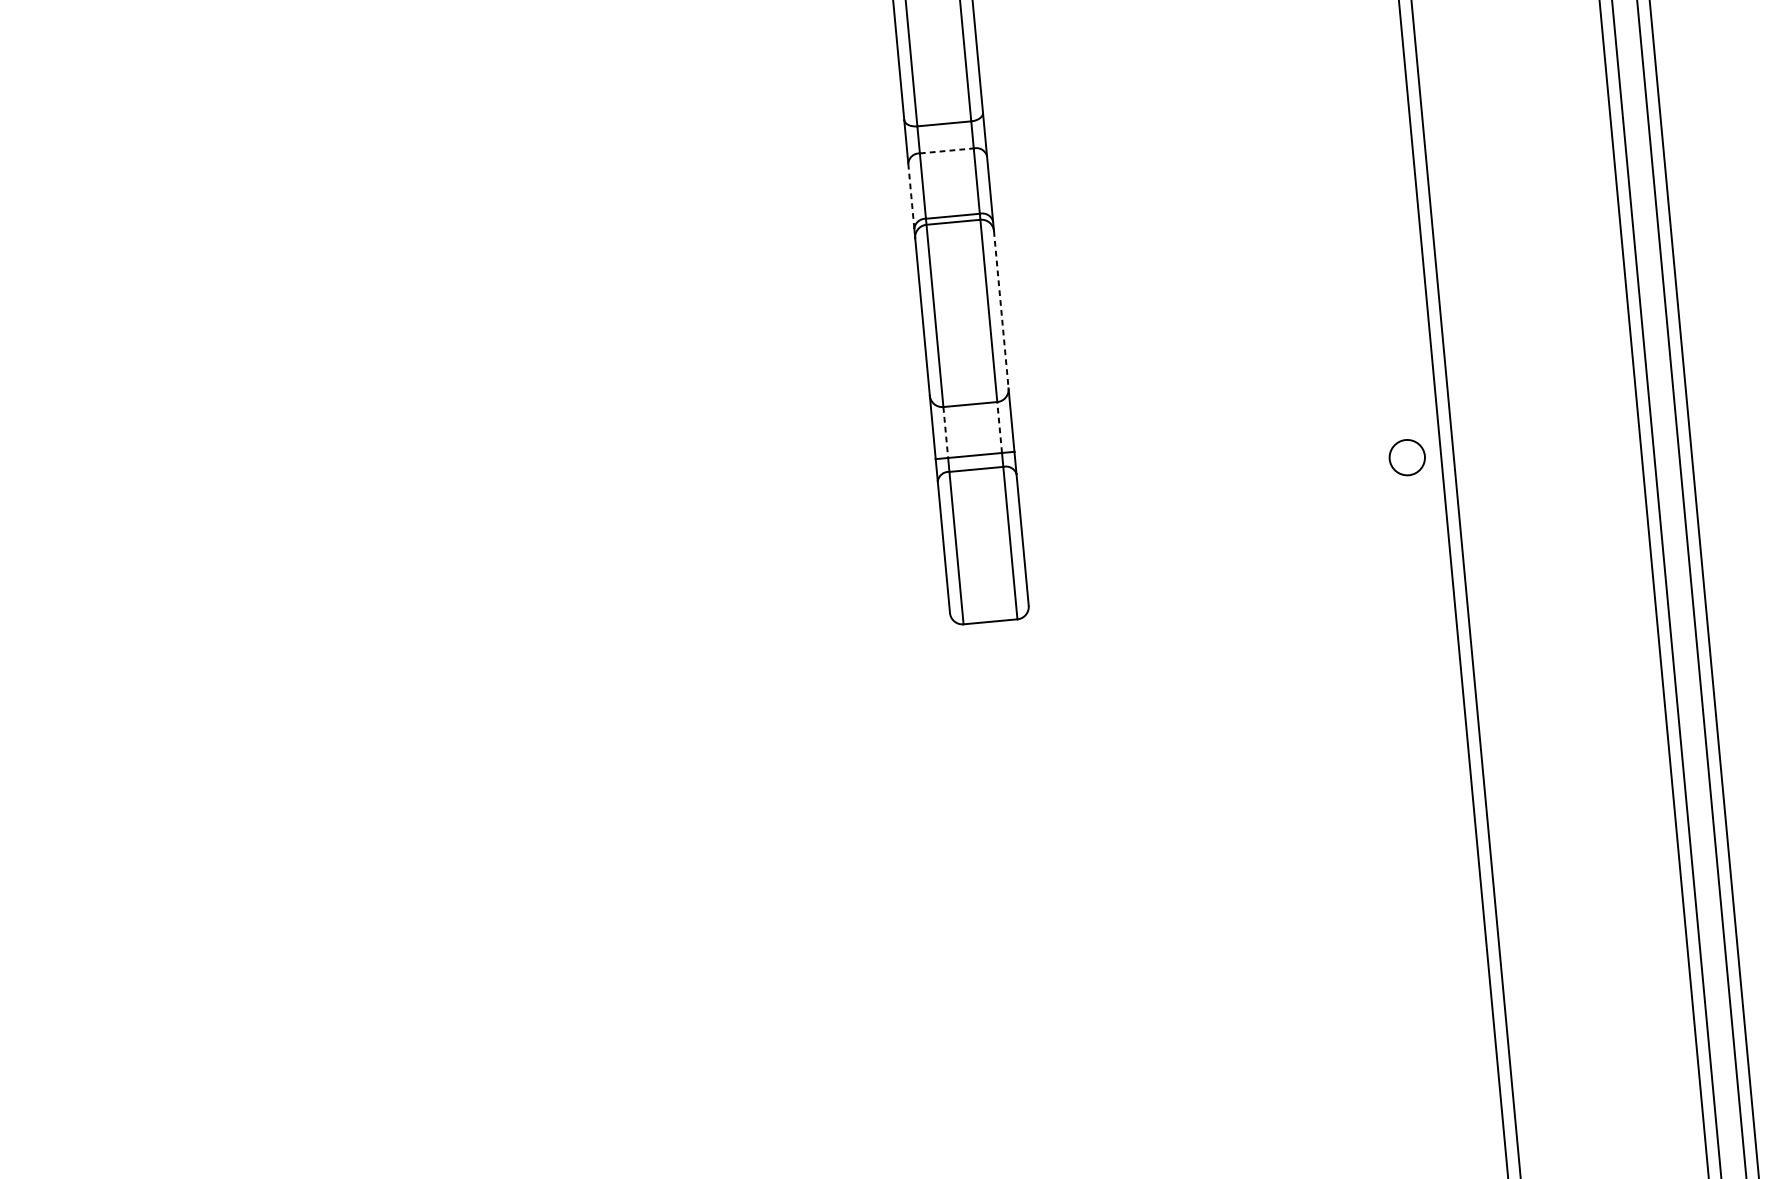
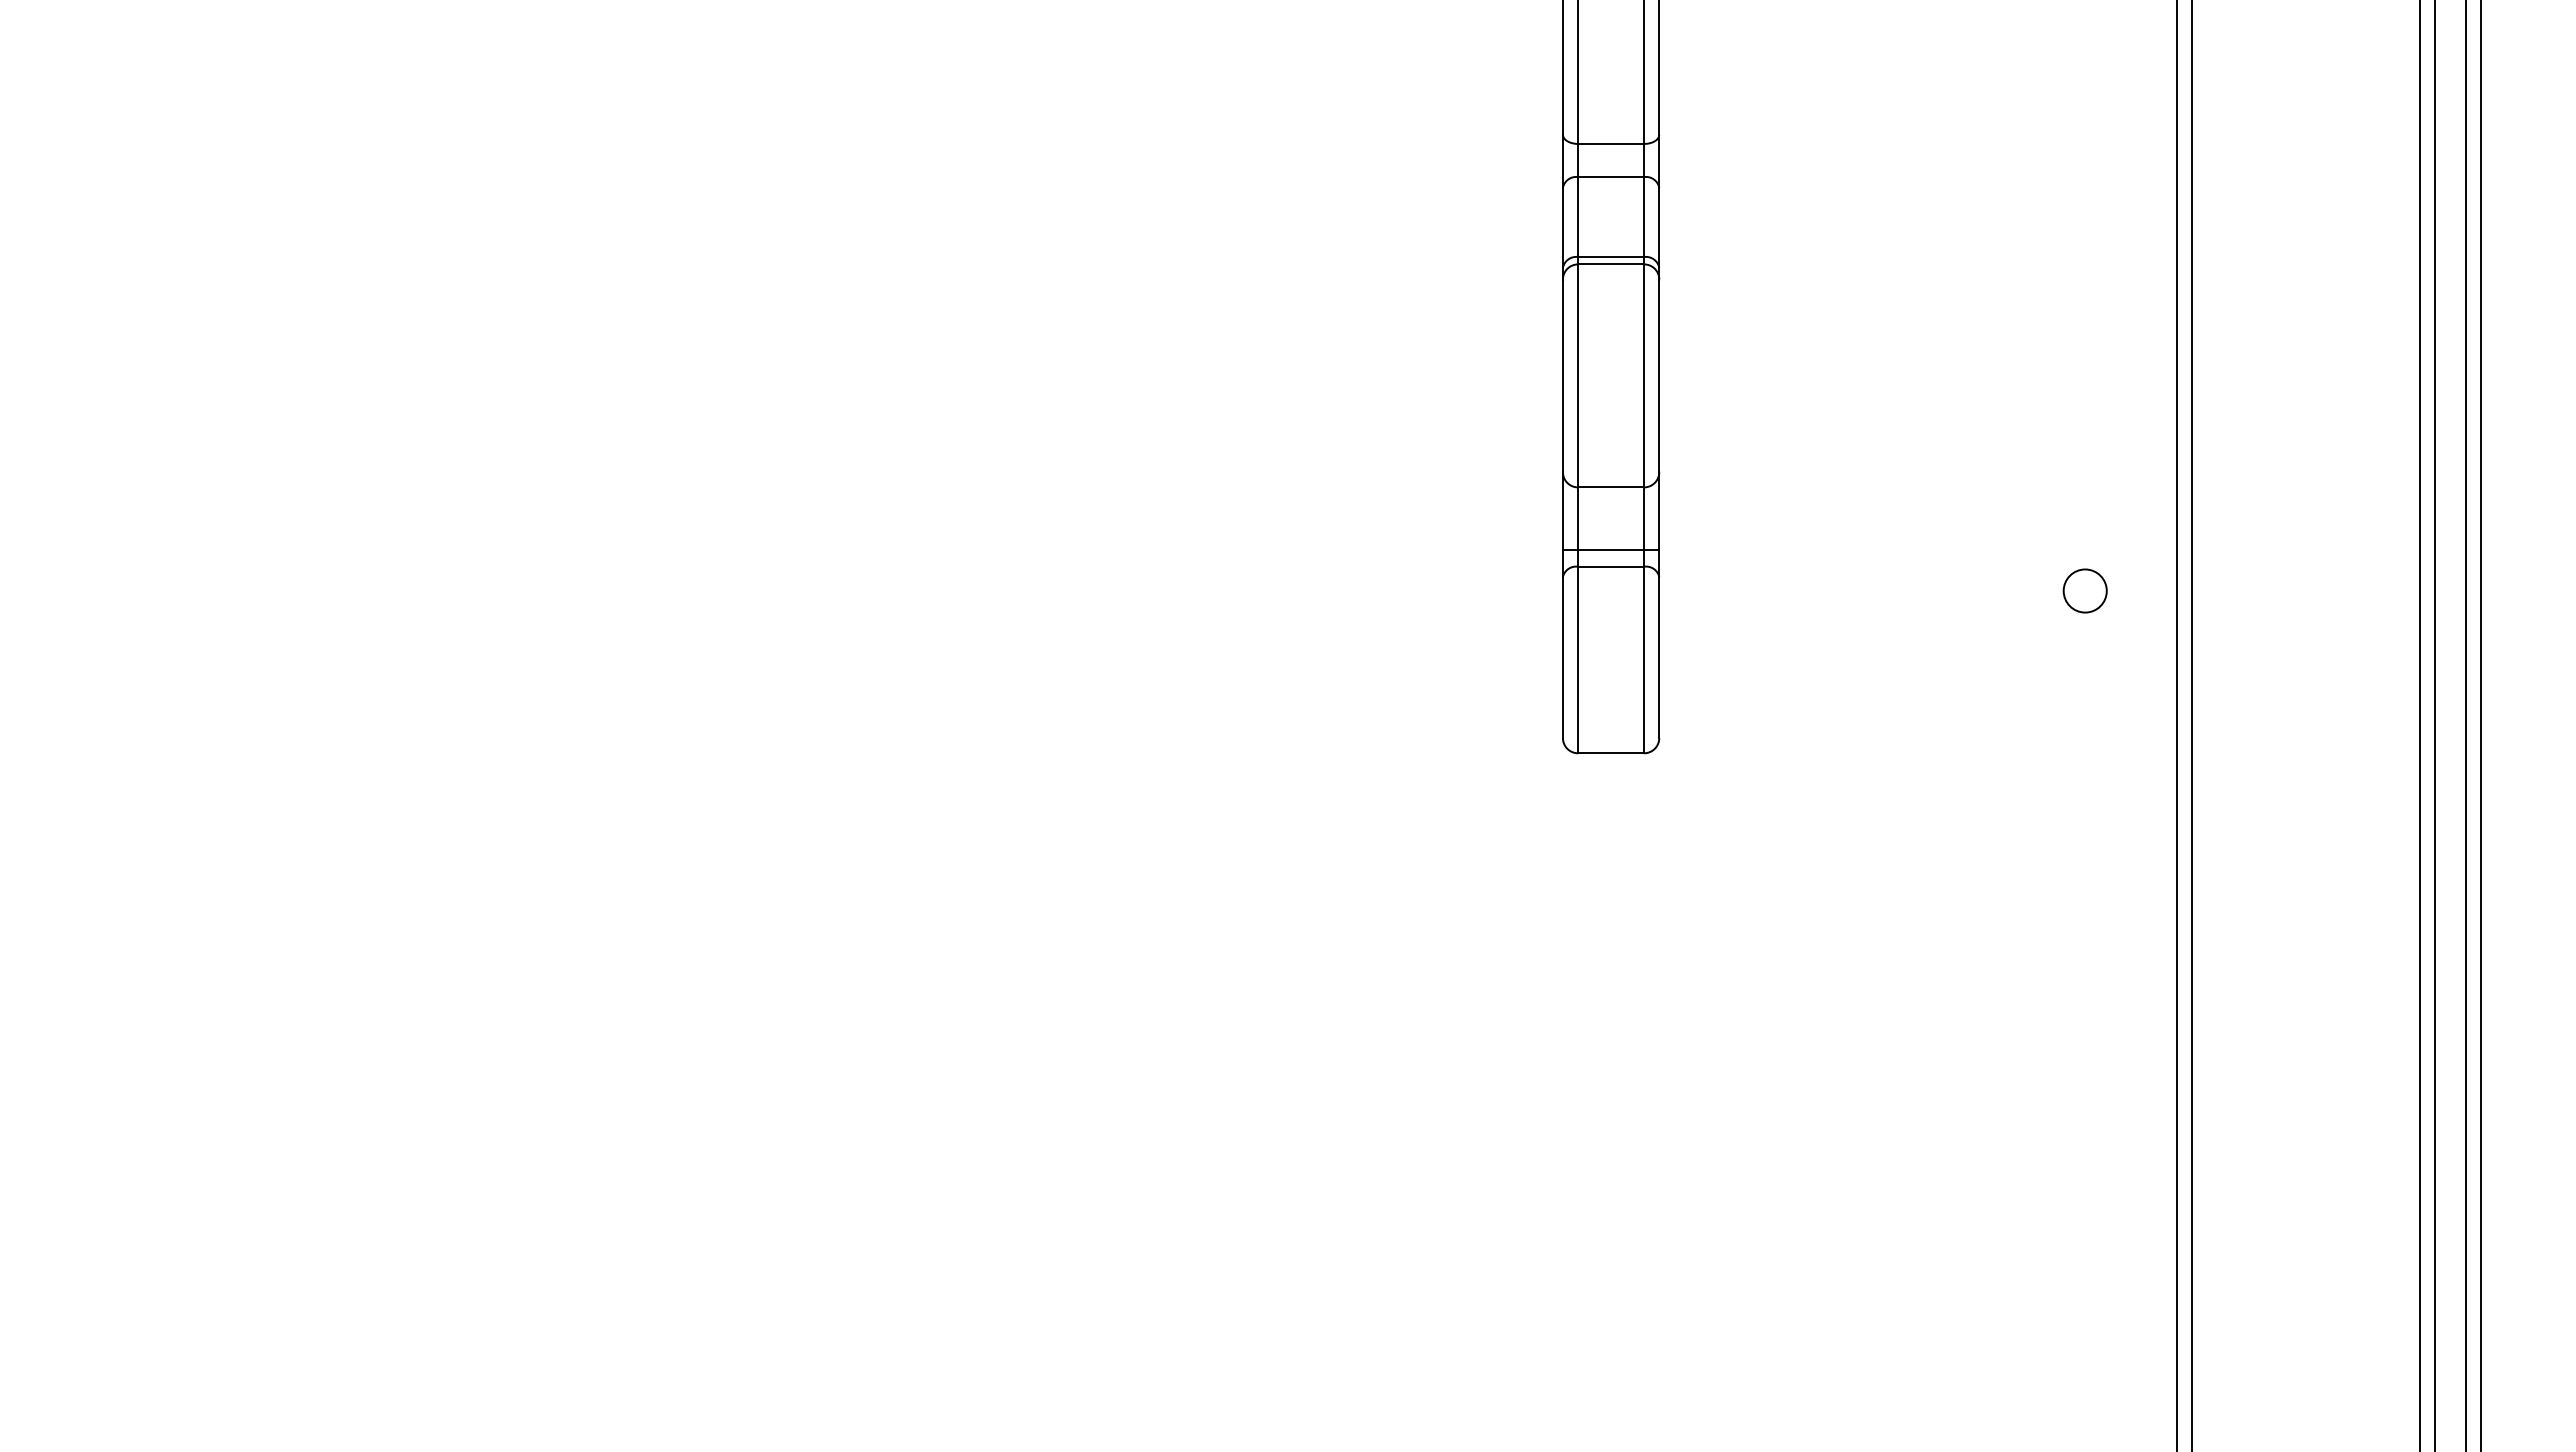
line: (947, 151) -> (1611, 177), dashed -> solid
line: (910, 195) -> (1562, 227), dashed -> solid
line: (1001, 310) -> (1659, 376), dashed -> solid
line: (1000, 427) -> (1644, 518), dashed -> solid
line: (946, 433) -> (1578, 519), dashed -> solid
circle: (1406, 457) -> (2084, 590), moved

